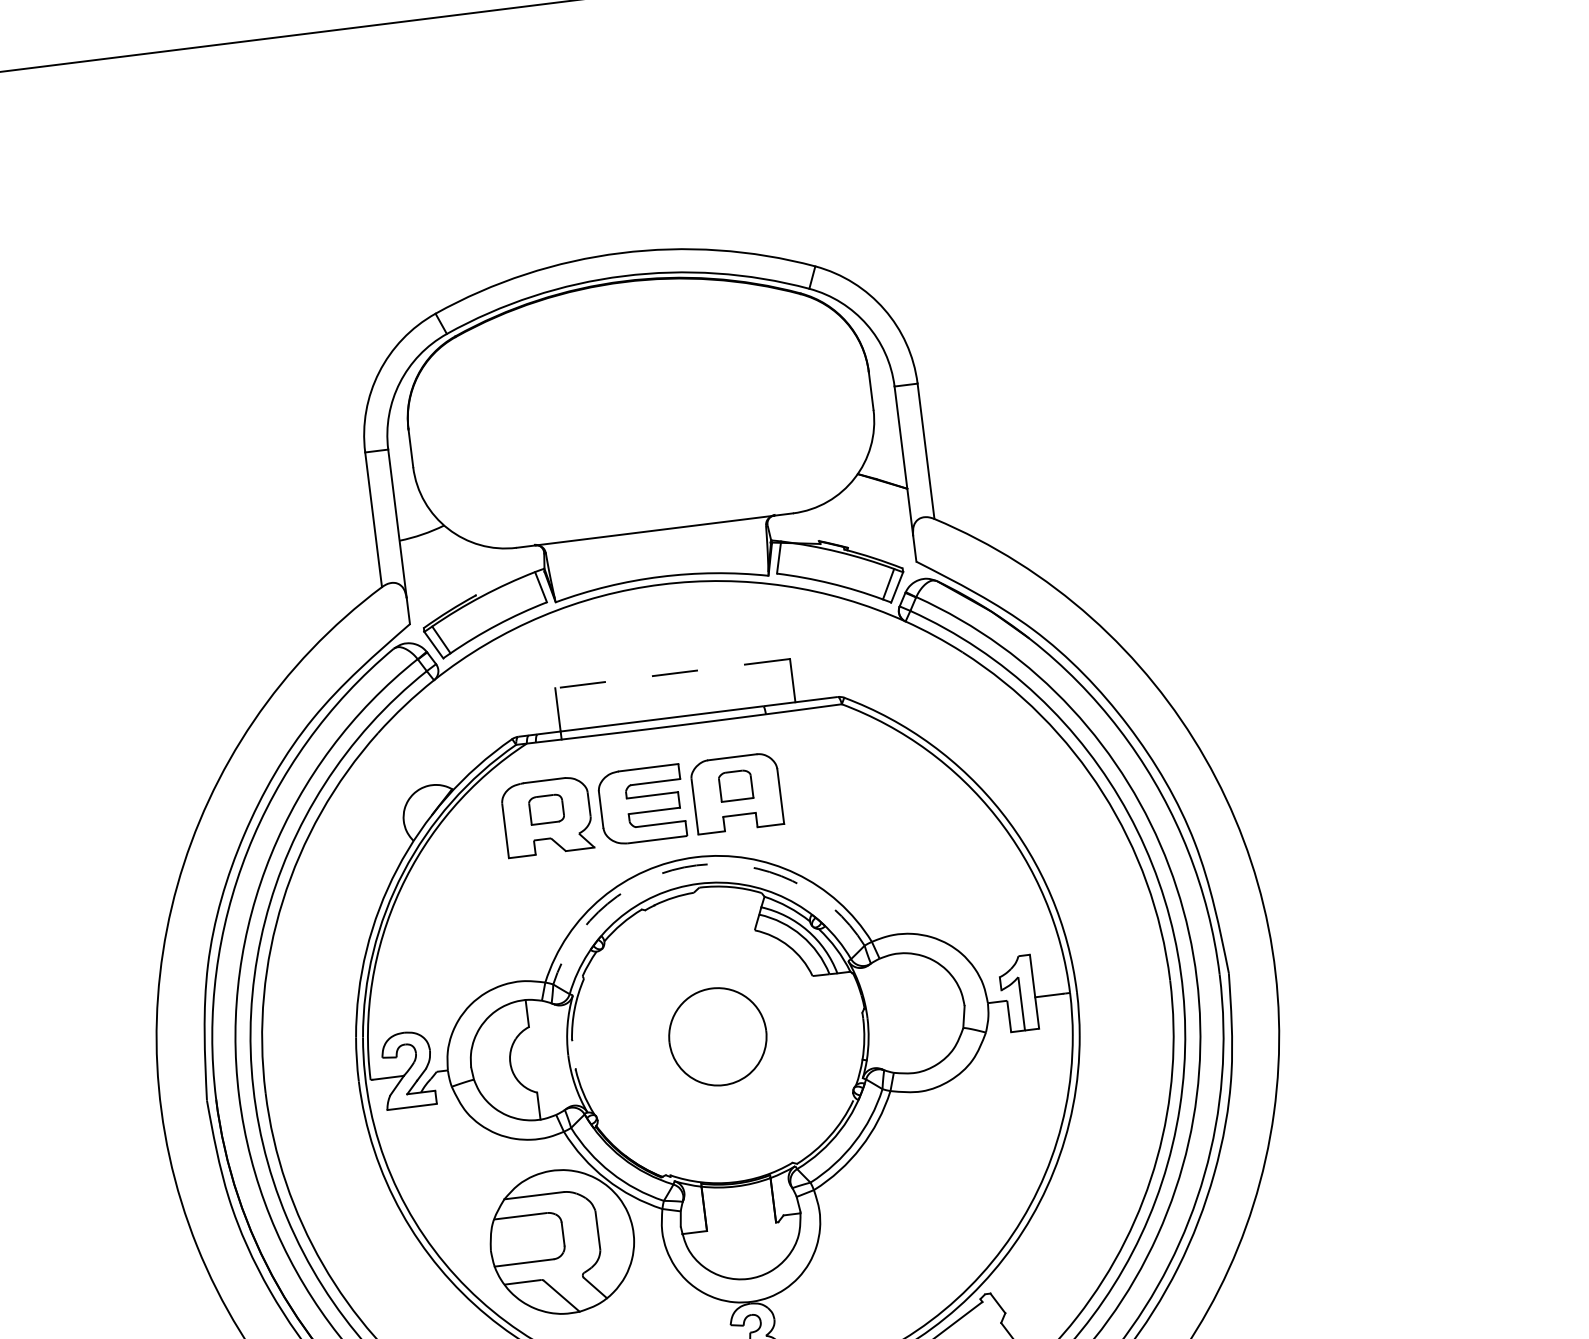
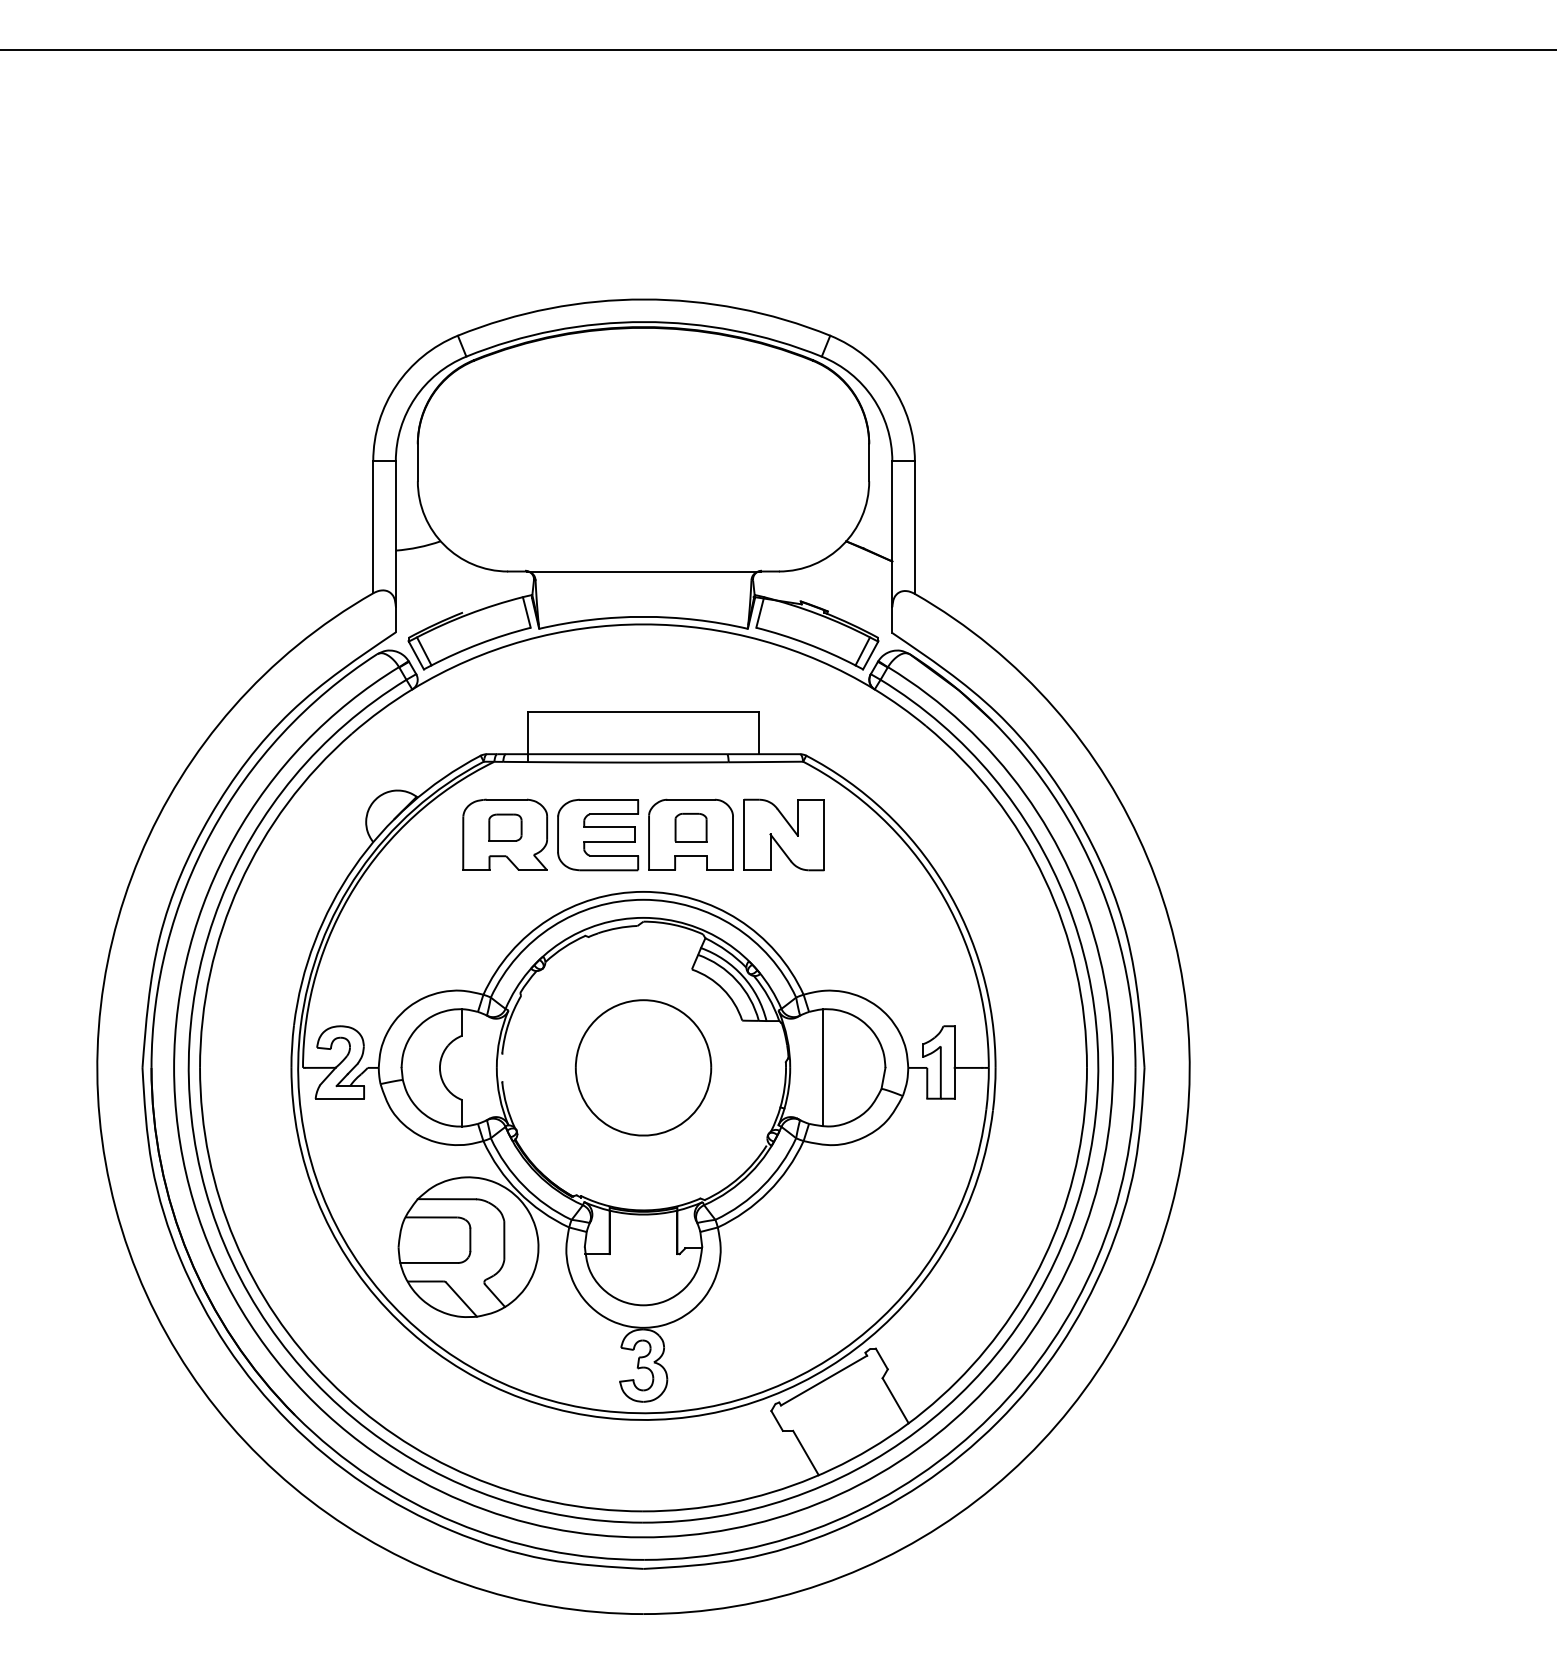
line: (672, 673) -> (643, 711), dashed -> solid
part: (831, 781) -> (783, 834), added
arc: (696, 865) -> (643, 899), dashed -> solid
line: (900, 1013) -> (822, 1067), added
part: (717, 1036) -> (643, 1067), size x1.43

